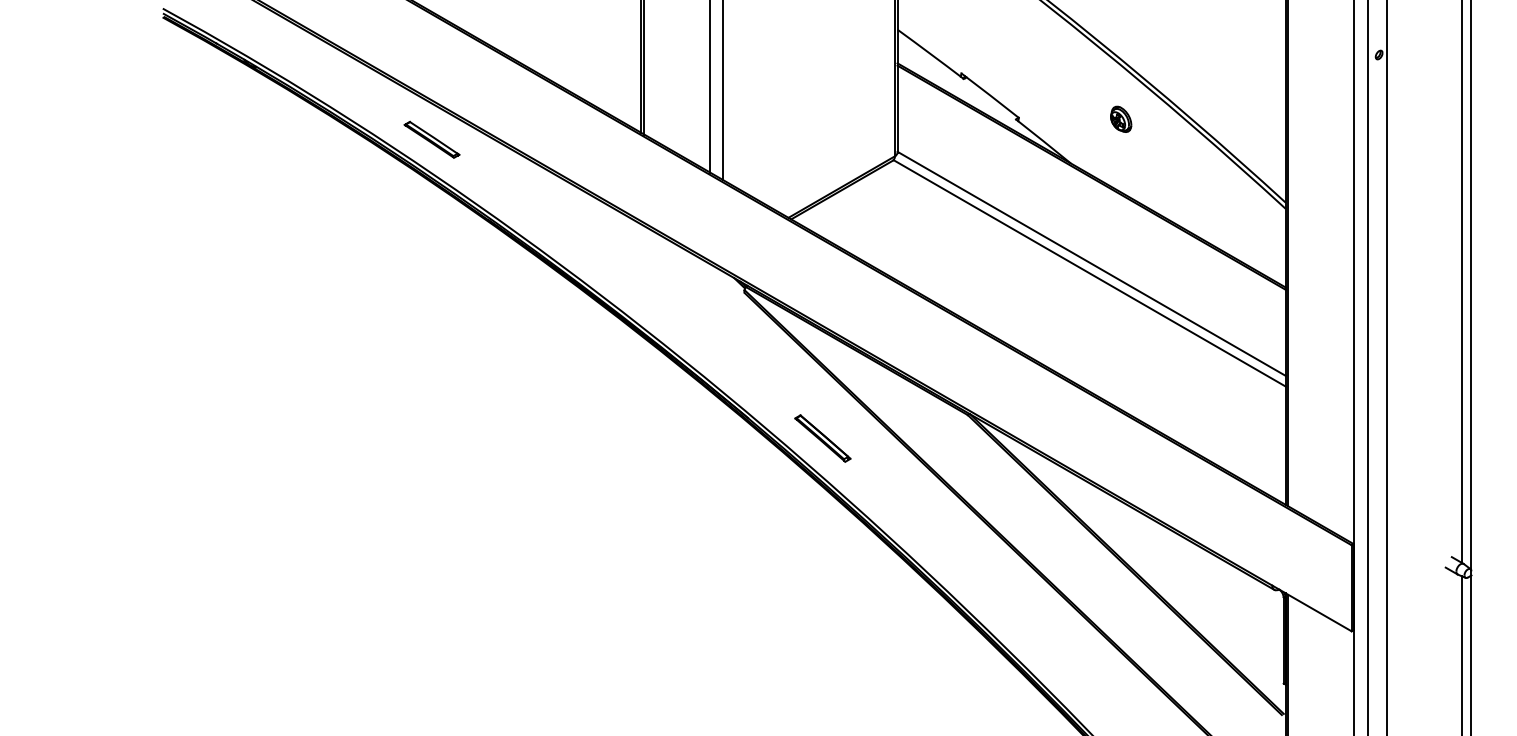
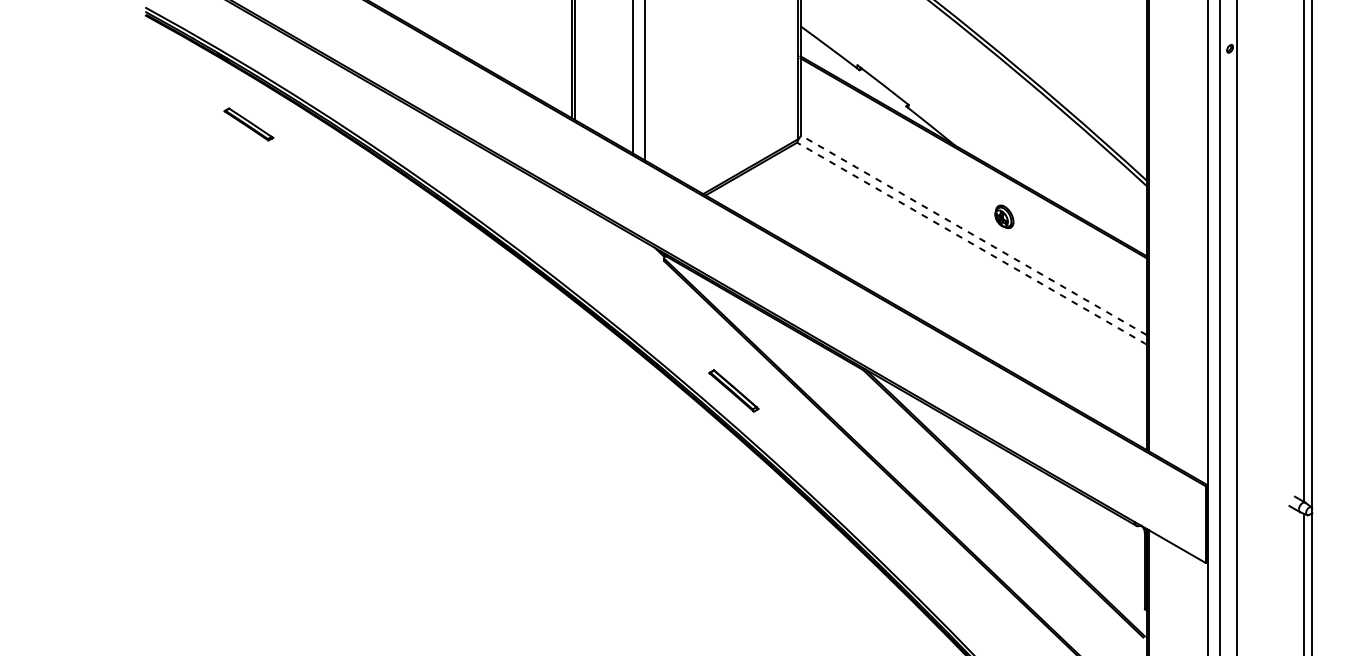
part: (1121, 118) -> (1004, 216), moved
part: (431, 139) -> (248, 124), moved
line: (1091, 263) -> (973, 234), solid -> dashed
line: (1089, 273) -> (971, 243), solid -> dashed

